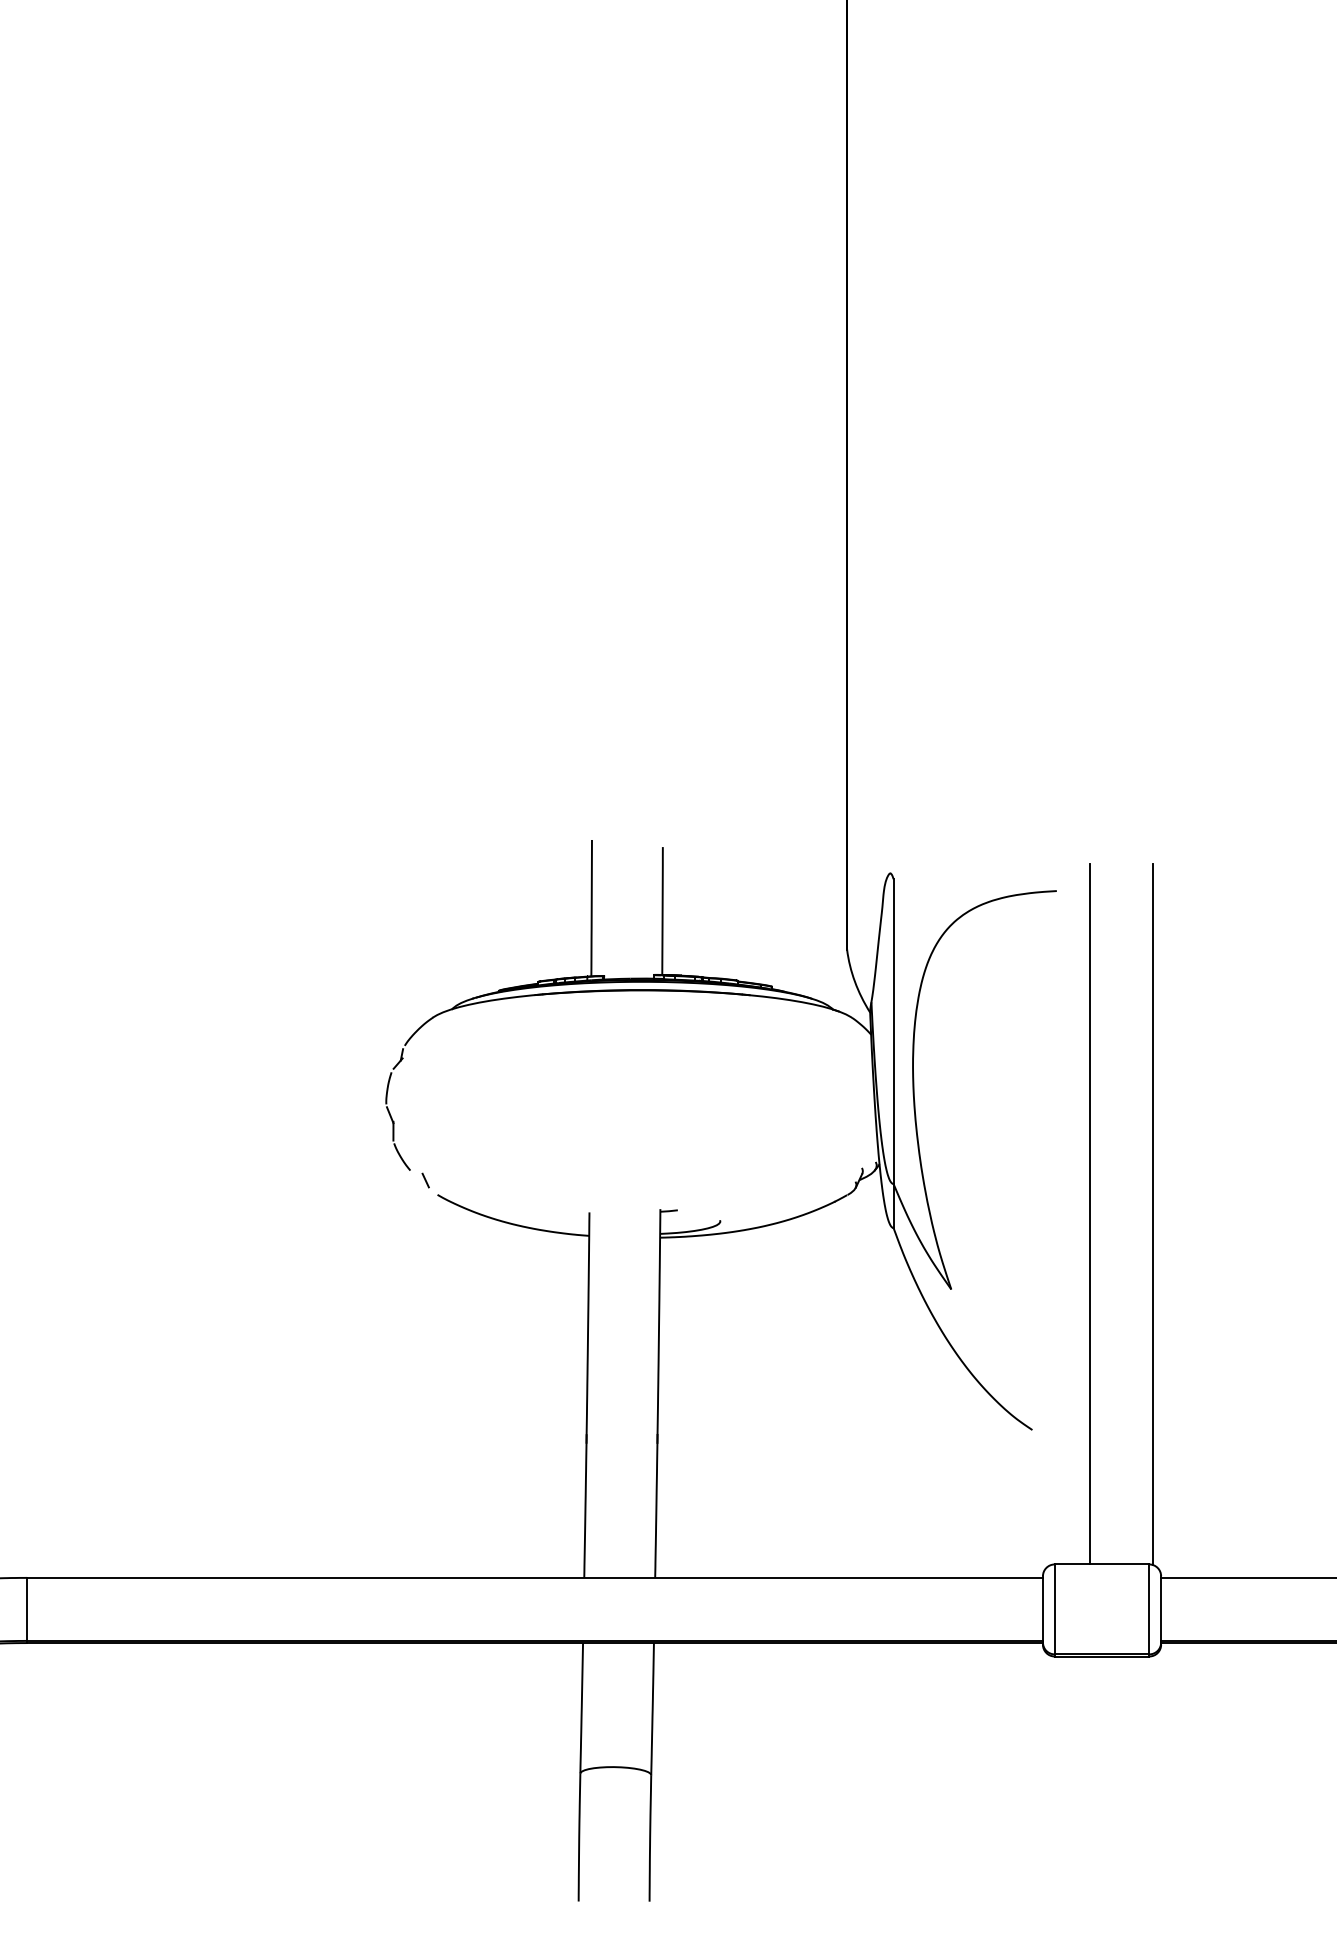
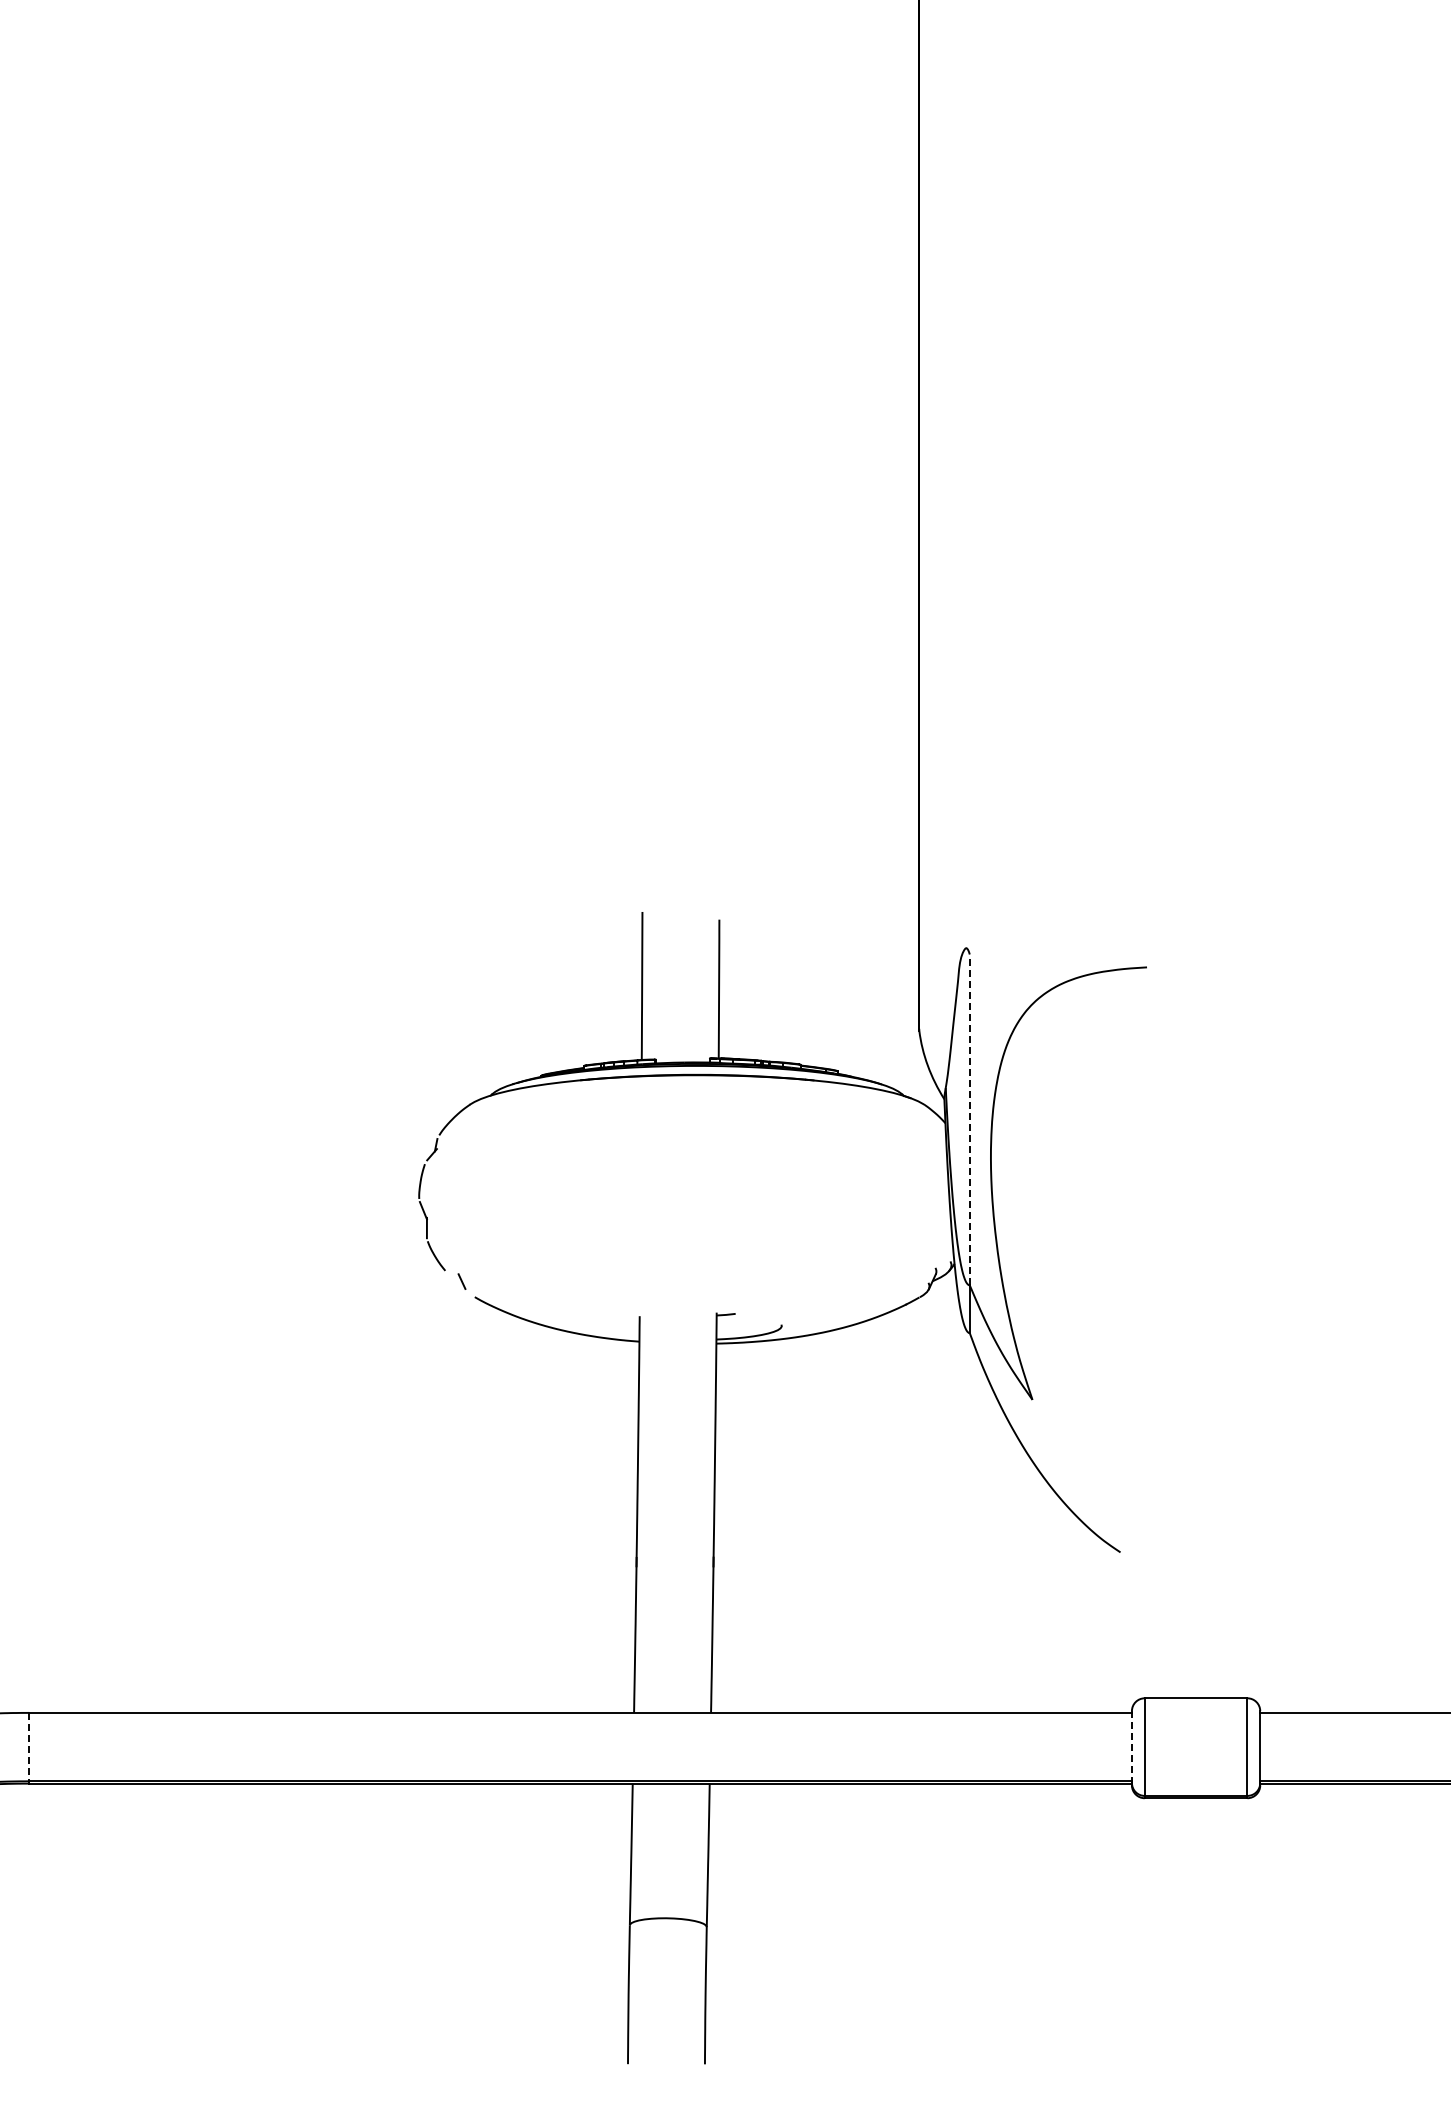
line: (893, 1031) -> (969, 1119), solid -> dashed
line: (1090, 1213) -> (1183, 1317), removed
line: (1153, 1214) -> (1251, 1318), removed
line: (27, 1609) -> (29, 1747), solid -> dashed
line: (1042, 1609) -> (1131, 1747), solid -> dashed

